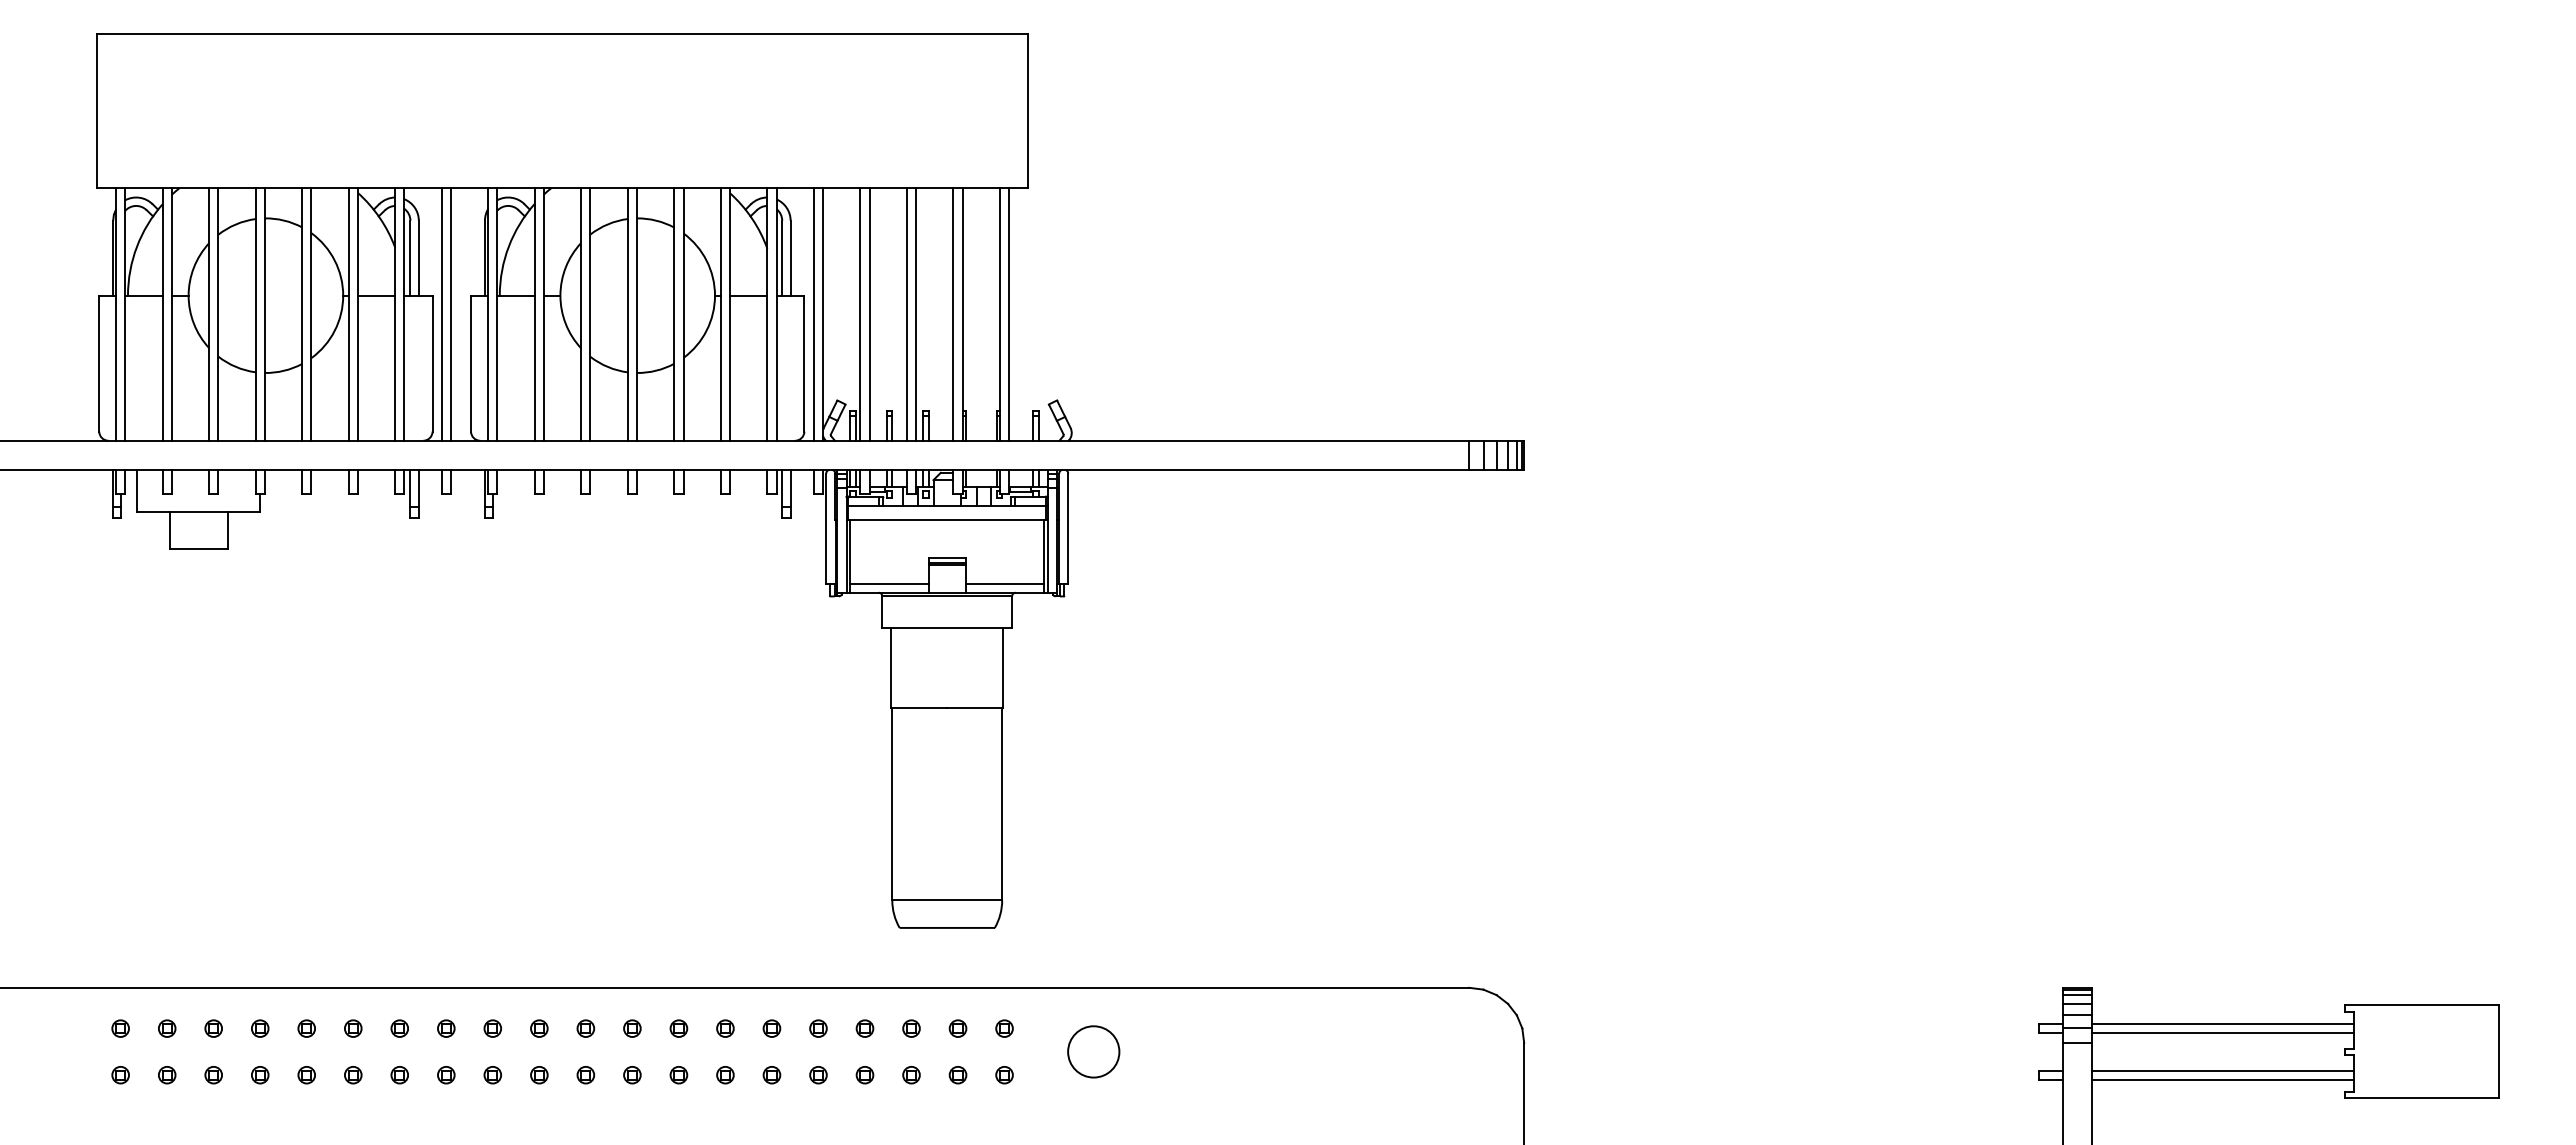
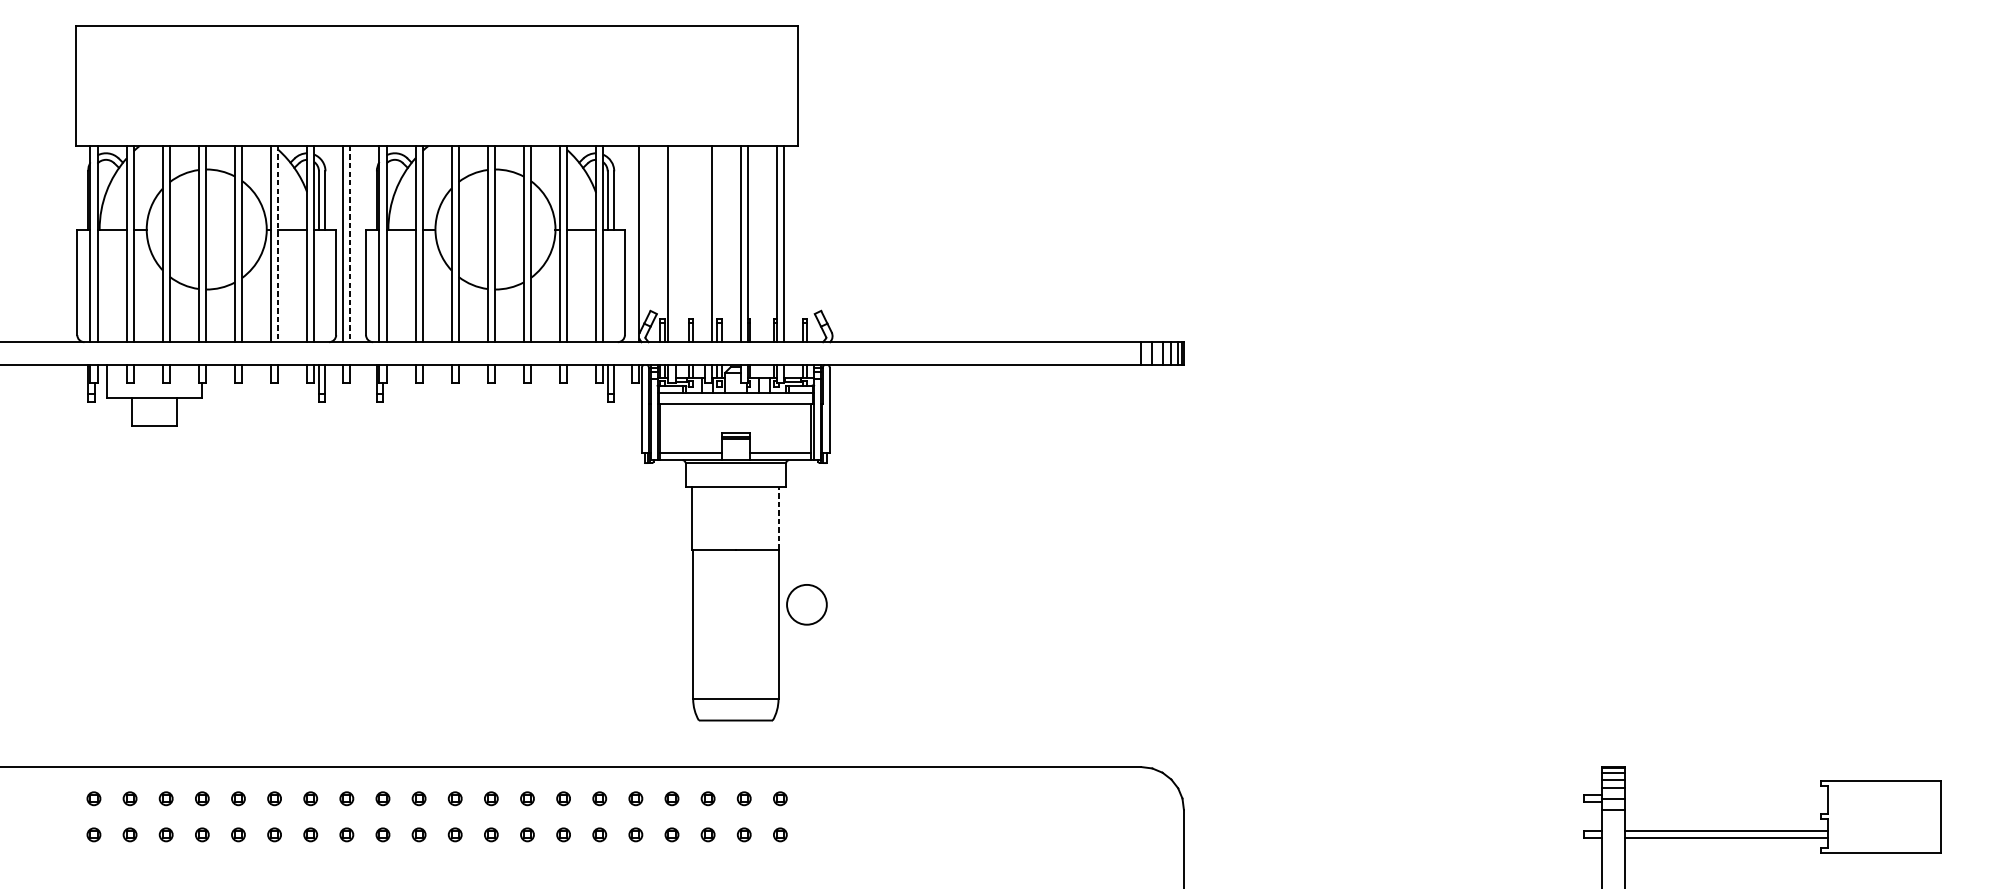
line: (357, 314) -> (277, 244), solid -> dashed
line: (450, 314) -> (350, 244), solid -> dashed
line: (813, 314) -> (632, 244), removed
line: (869, 314) -> (675, 244), removed
line: (906, 314) -> (704, 244), removed
line: (1002, 667) -> (778, 518), solid -> dashed
line: (2223, 1024) -> (1727, 795), removed
line: (2223, 1033) -> (1727, 802), removed
circle: (1093, 1051) -> (806, 604), moved

